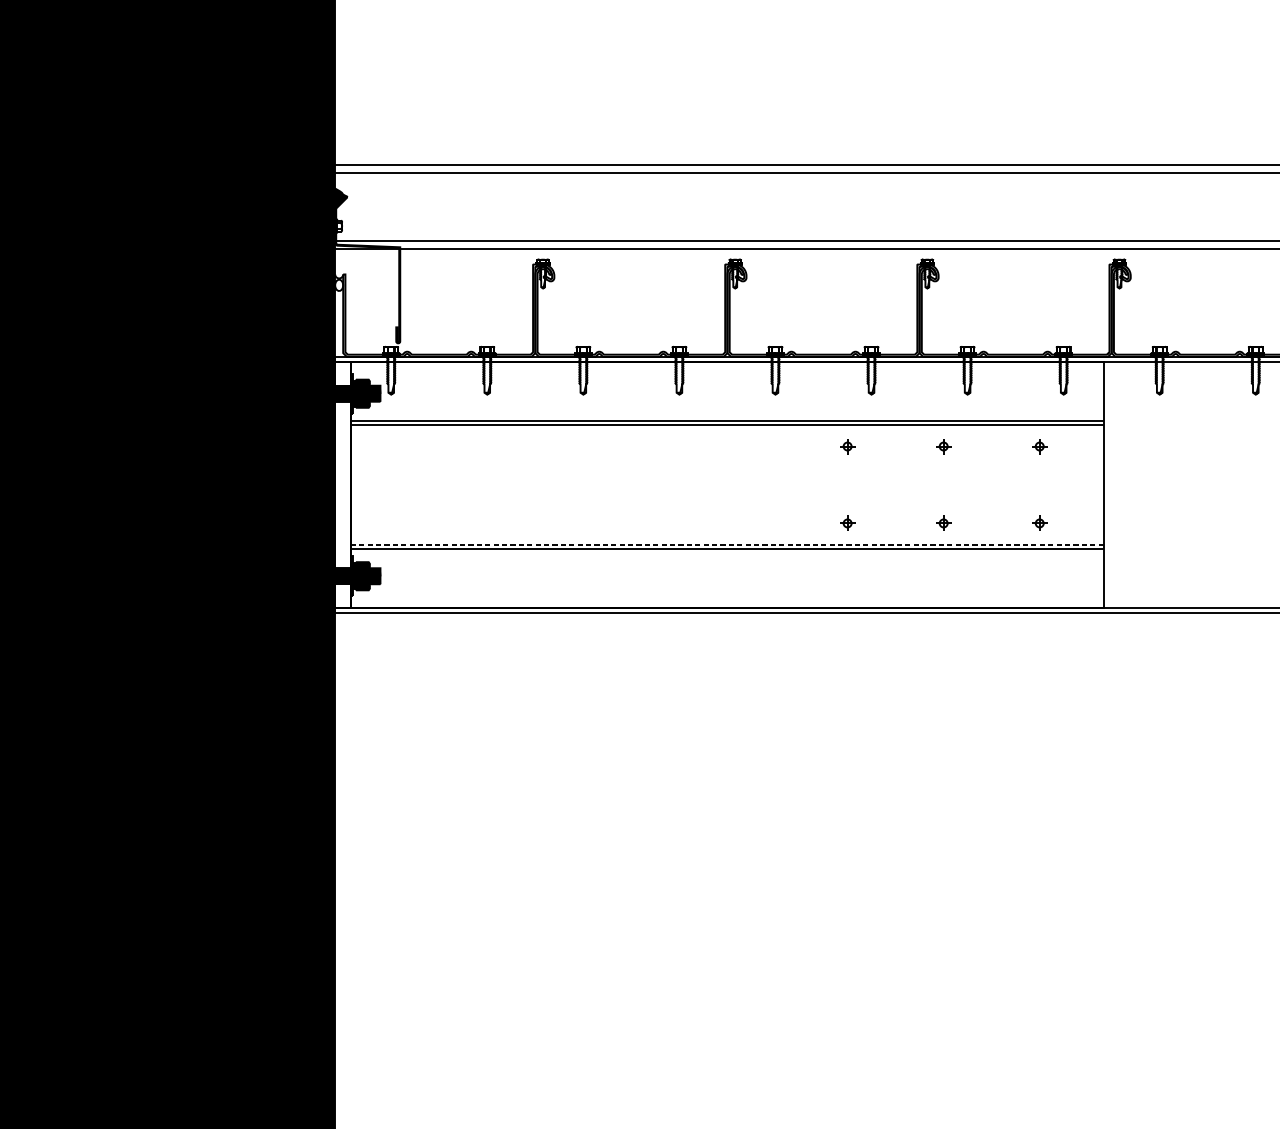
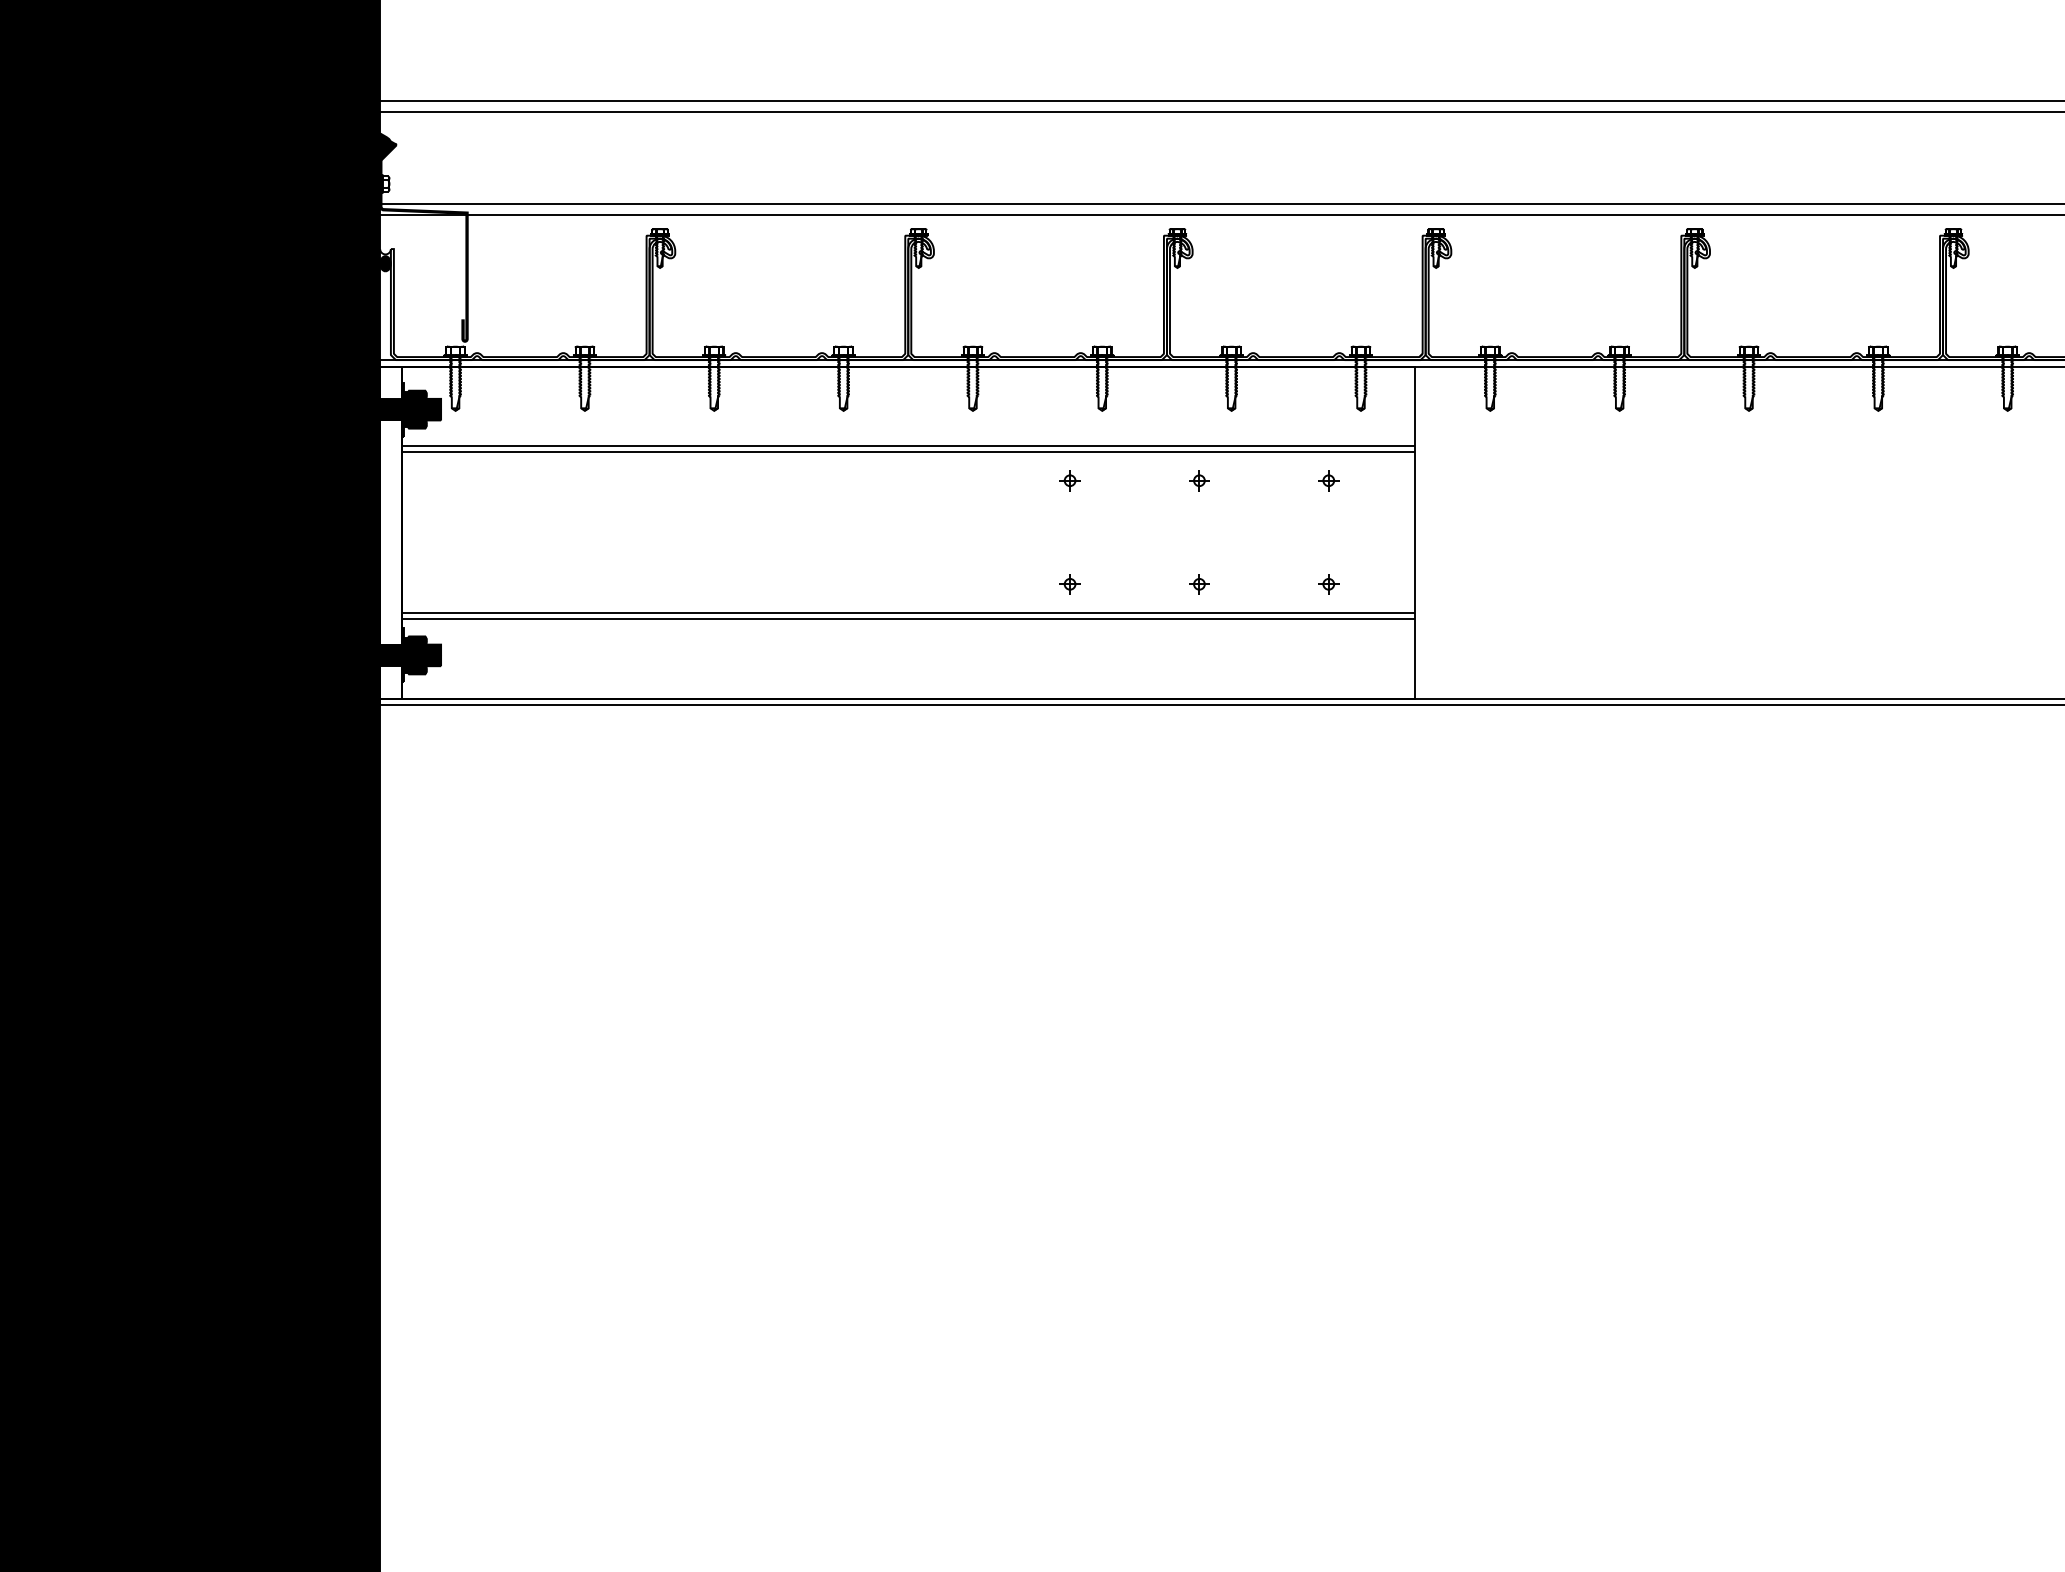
fill: (339, 285) -> (385, 263), added
line: (727, 545) -> (908, 613), dashed -> solid

